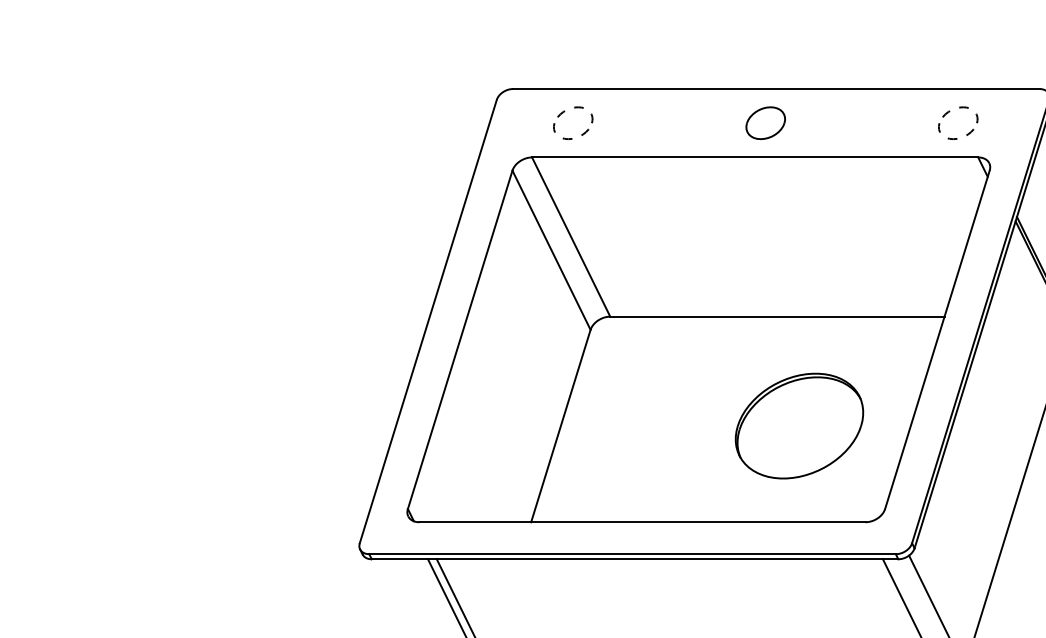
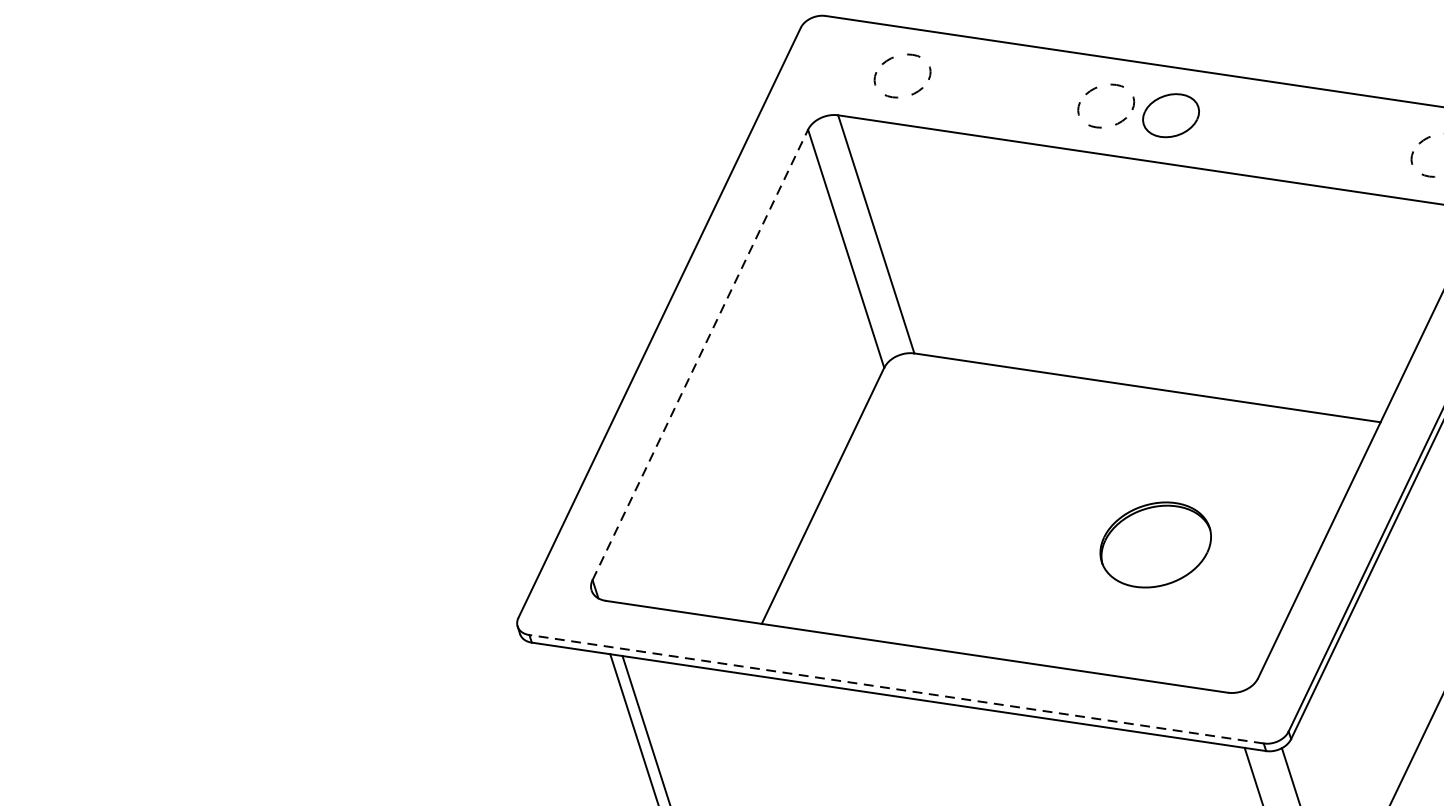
part: (710, 112) -> (1096, 89), added
line: (460, 339) -> (700, 354), solid -> dashed
part: (799, 425) -> (1155, 544), size x0.6
line: (632, 554) -> (896, 689), solid -> dashed

